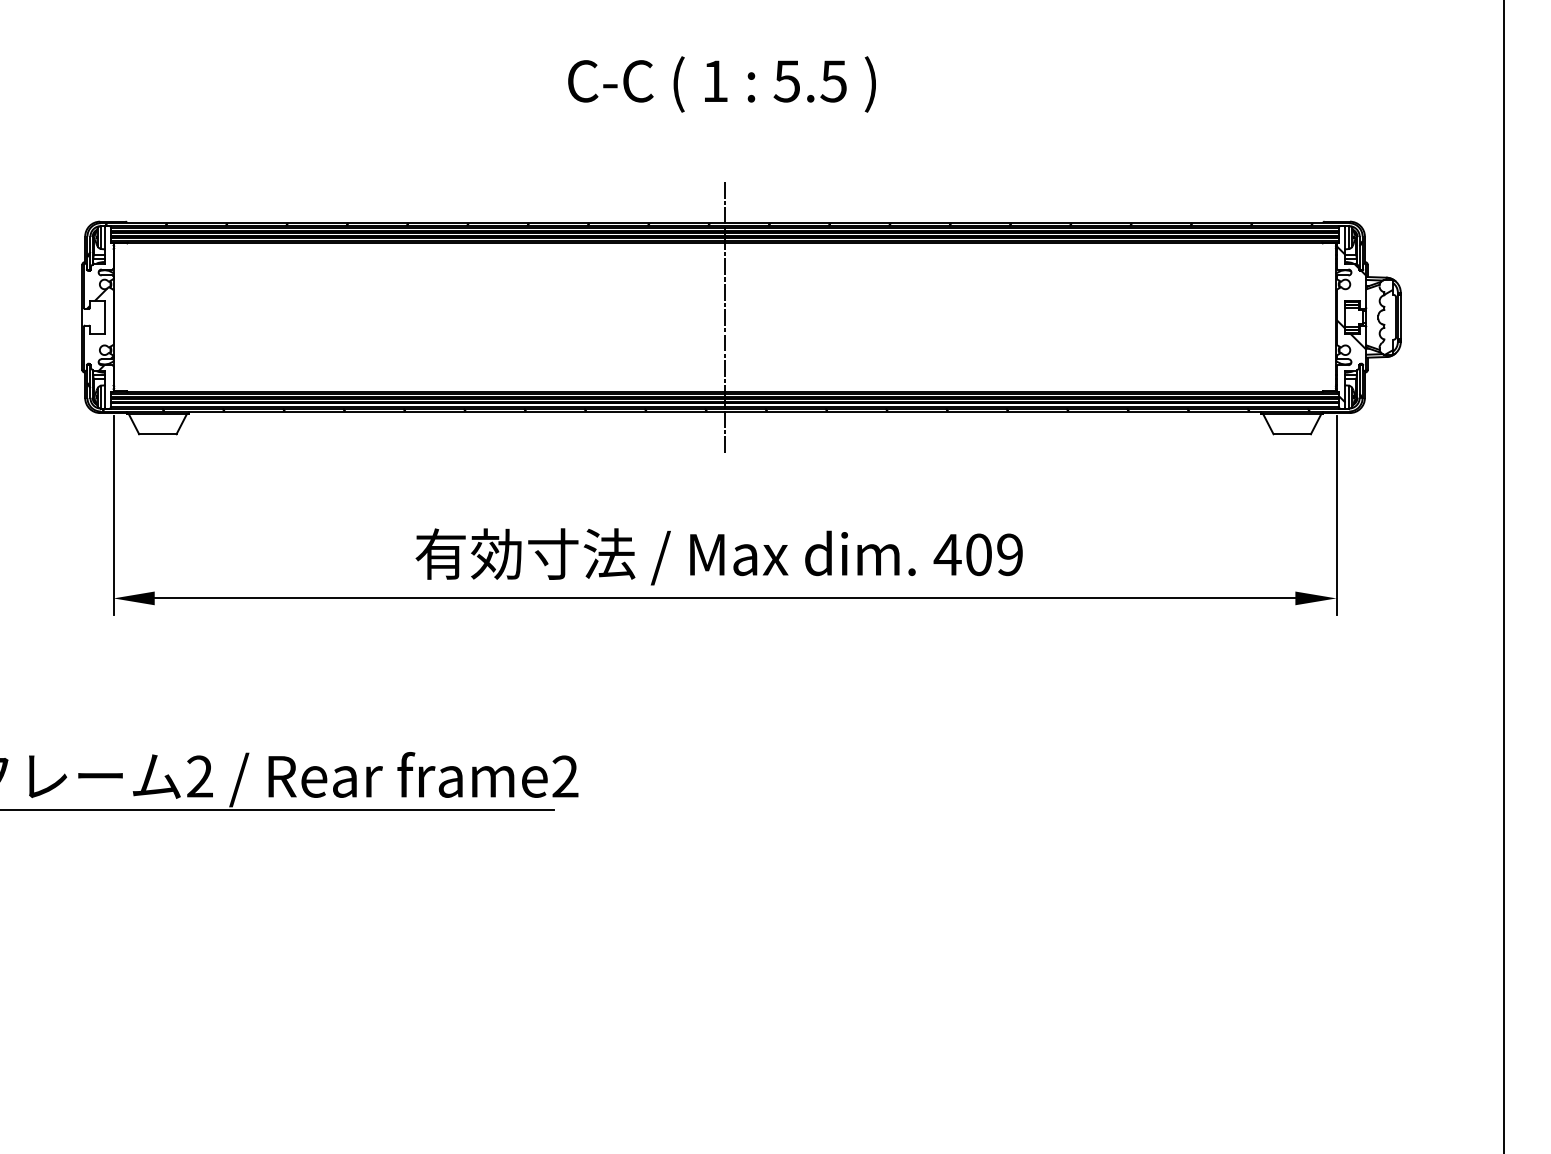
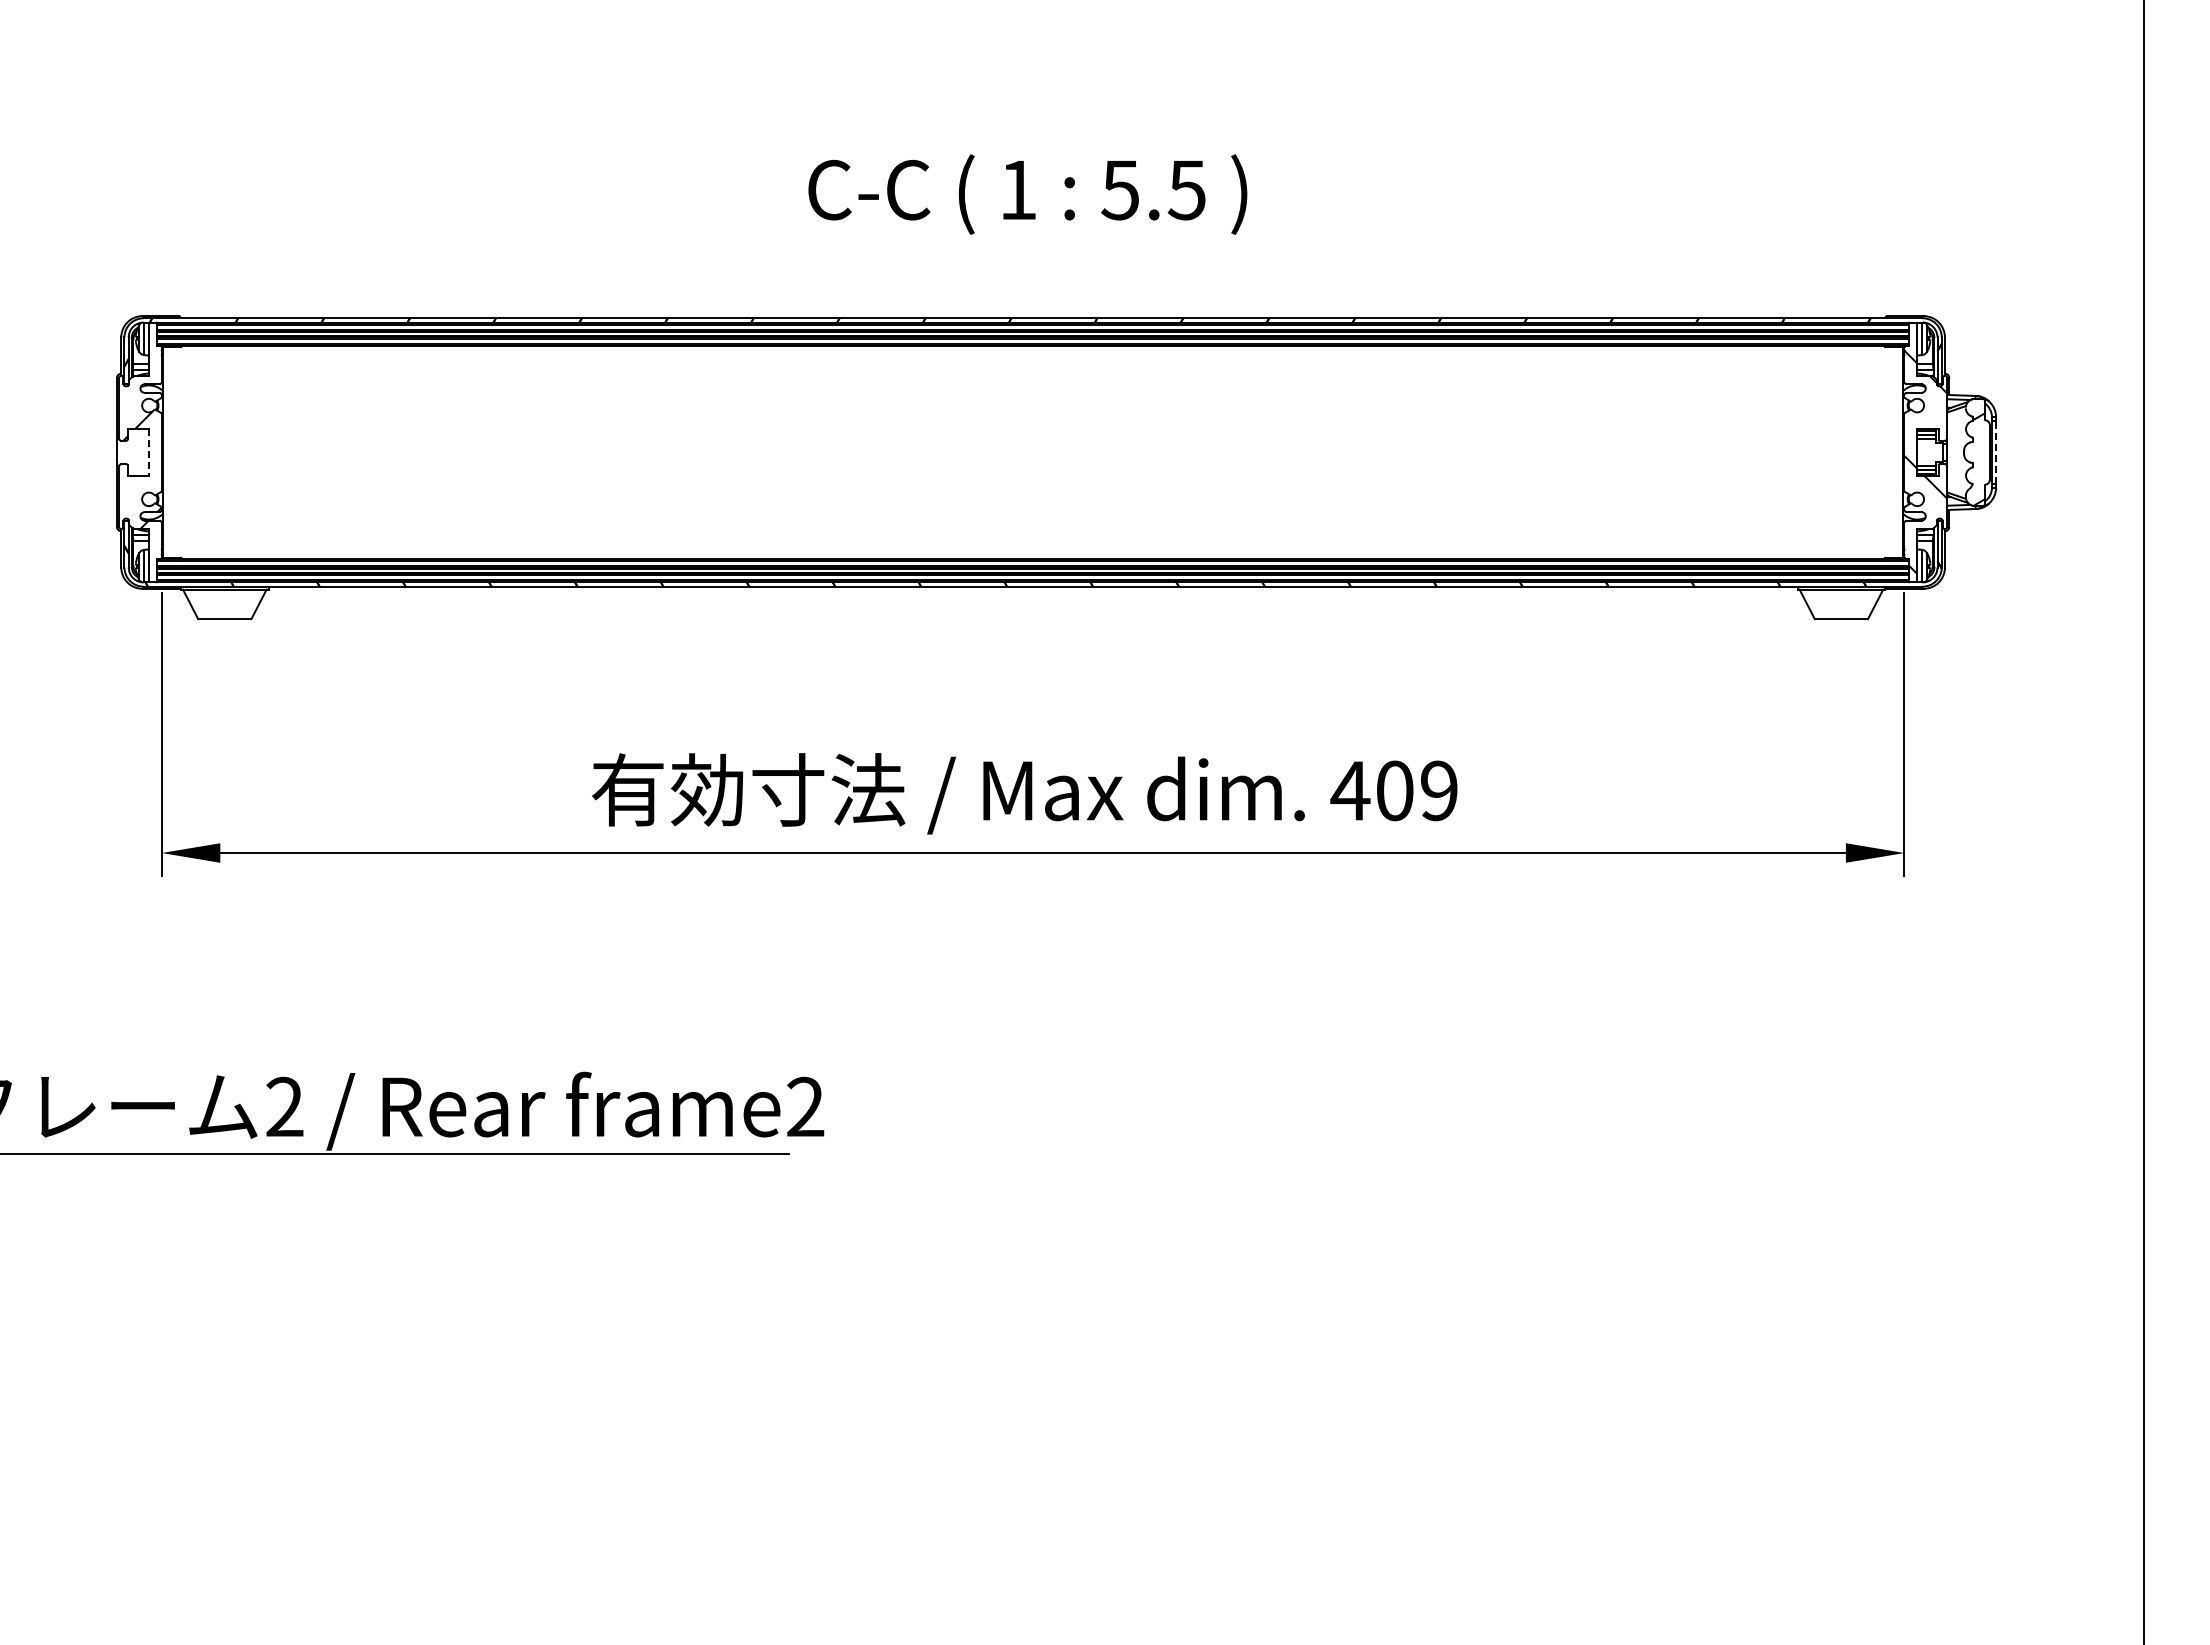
text: (721, 84) -> (1027, 194), moved
line: (104, 317) -> (148, 452), solid -> dashed
line: (725, 317) -> (1033, 452), removed
line: (1401, 317) -> (1996, 452), solid -> dashed

